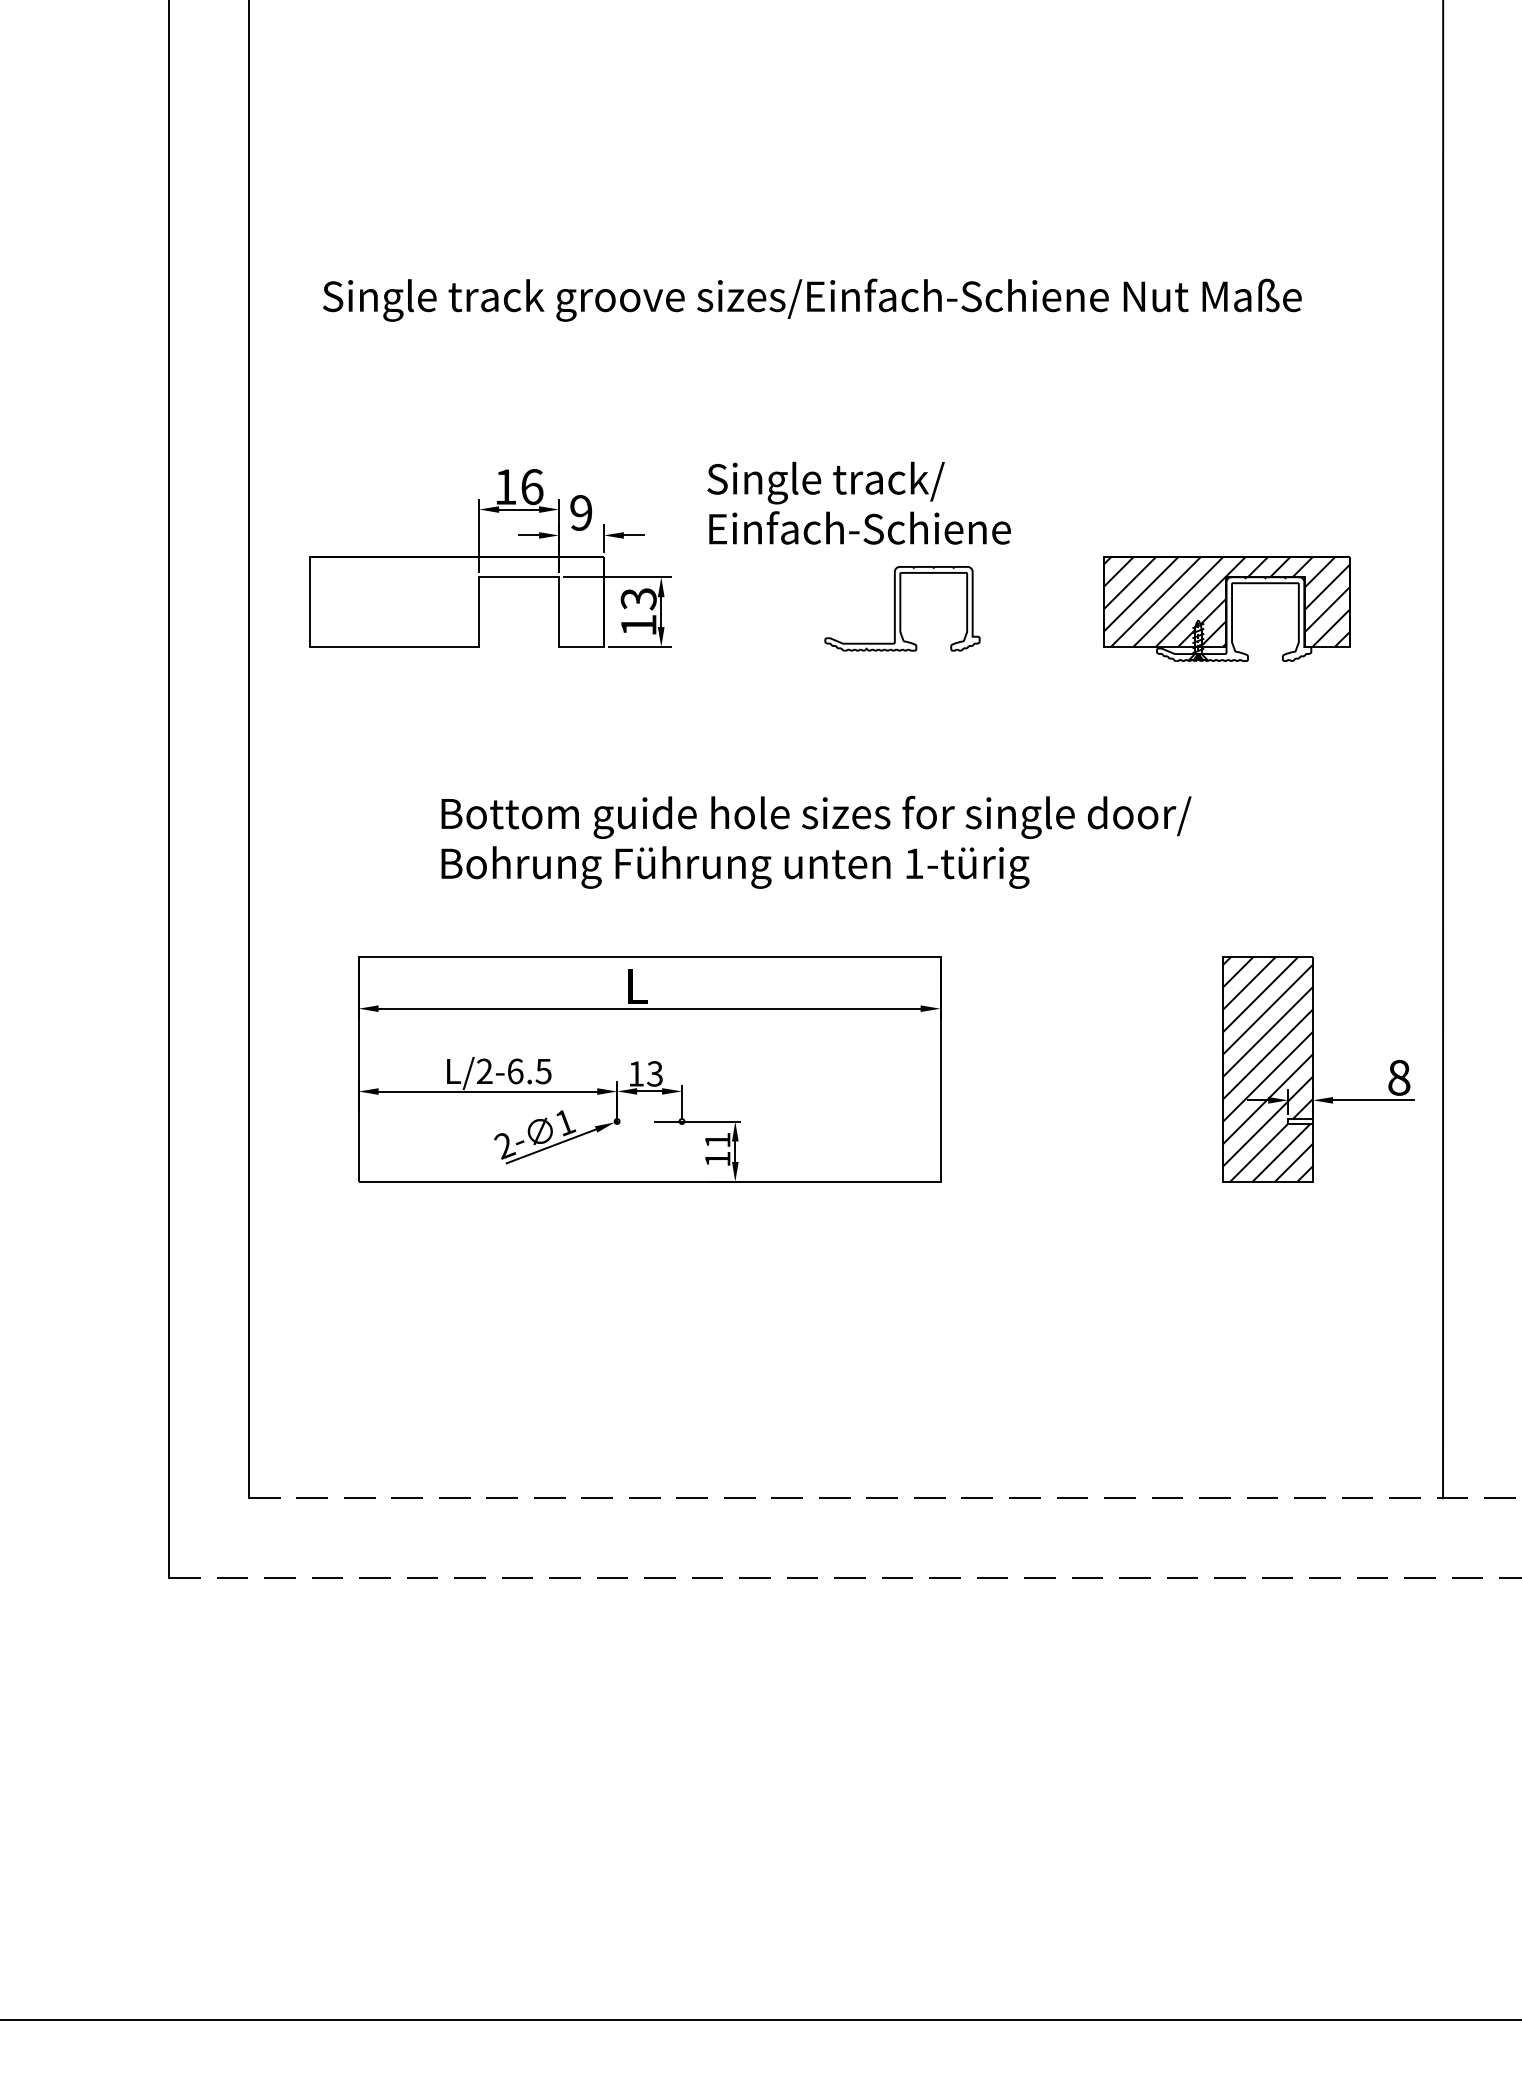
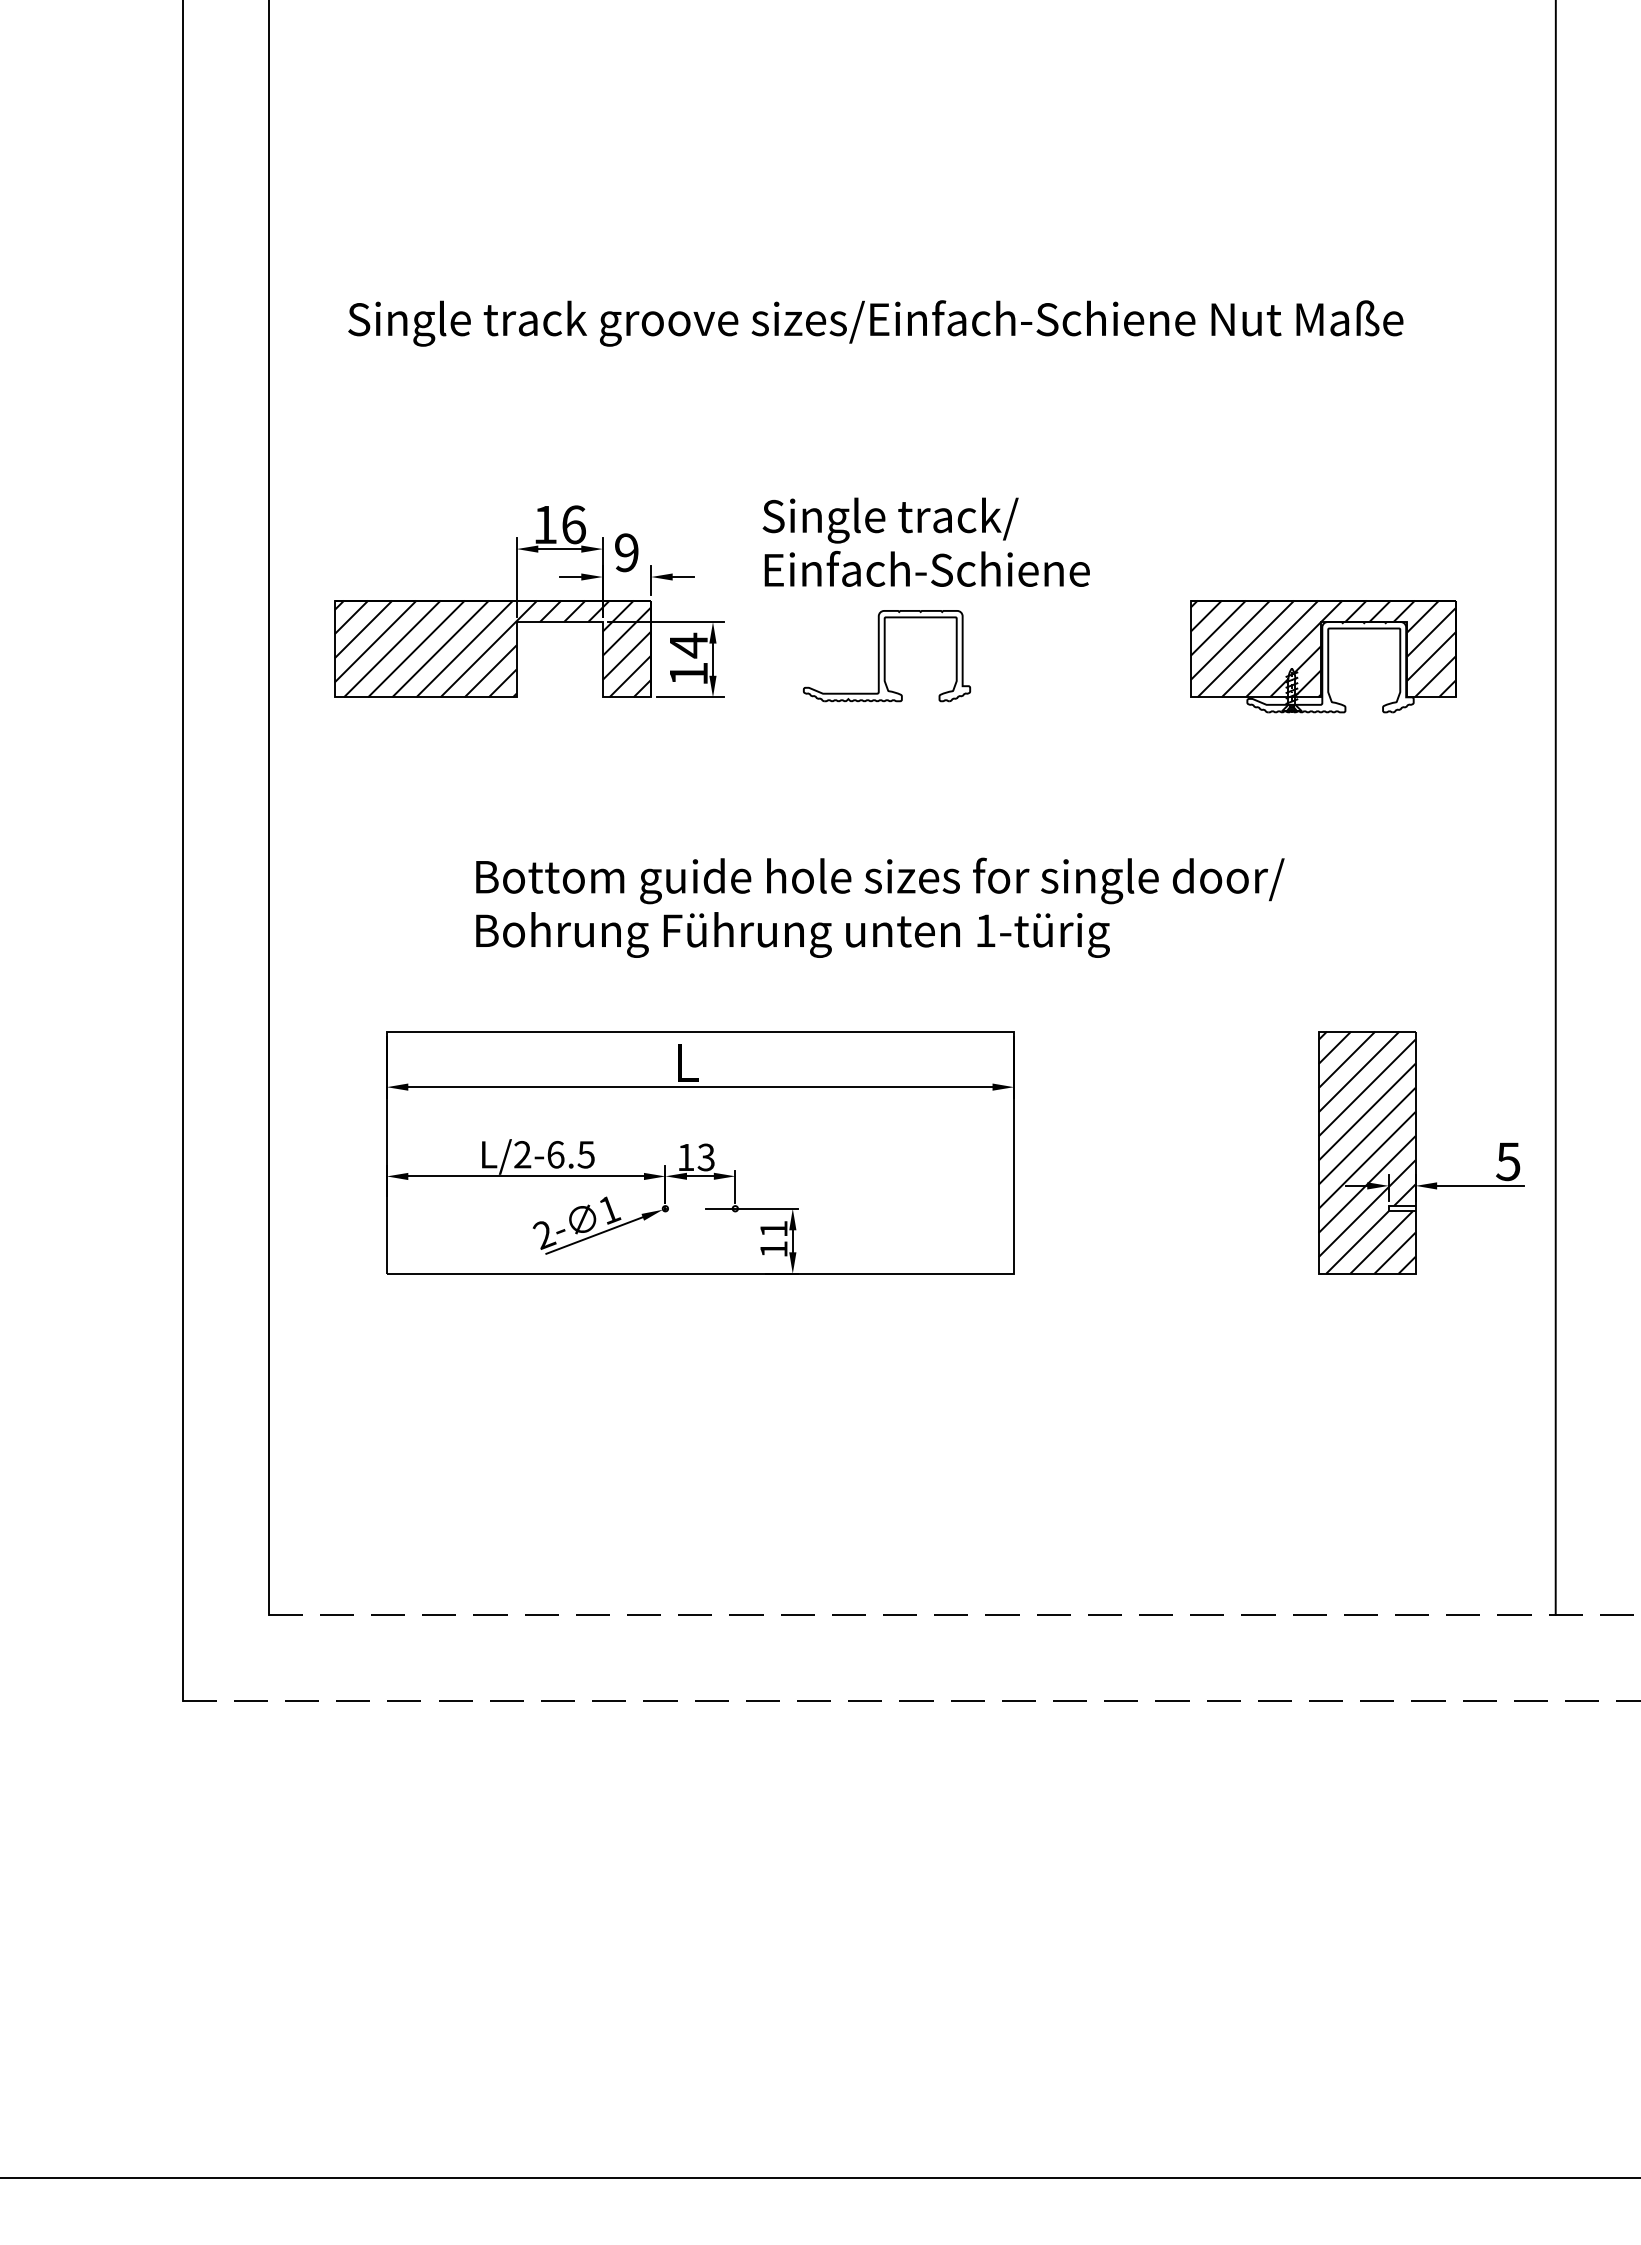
text: (638, 598) -> (688, 645), 13 -> 14
hatch: (456, 601) -> (492, 648), added
part: (902, 609) -> (886, 656), moved
text: (1399, 1077) -> (1508, 1161), 8 -> 5

